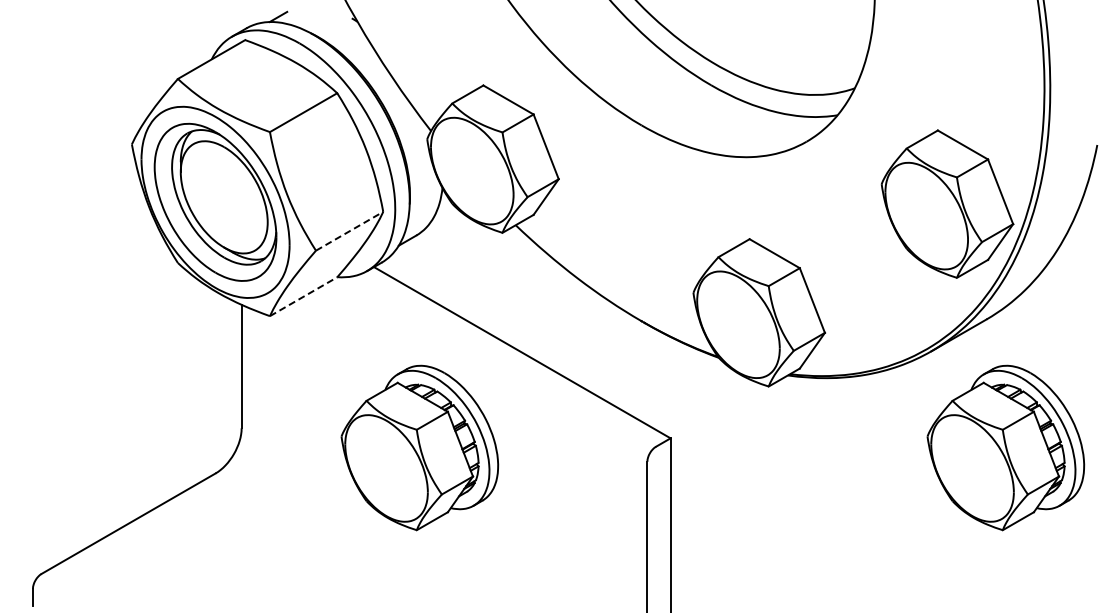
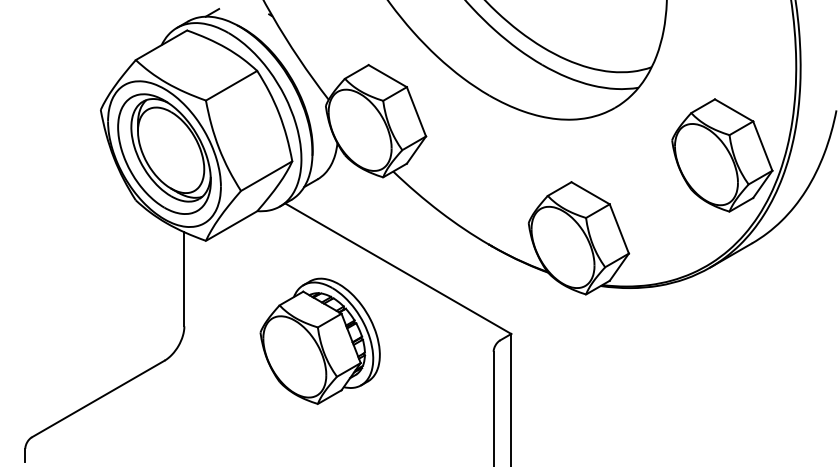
line: (349, 231) -> (266, 176), dashed -> solid
line: (303, 296) -> (231, 225), dashed -> solid
part: (1005, 447) -> (766, 340), removed

